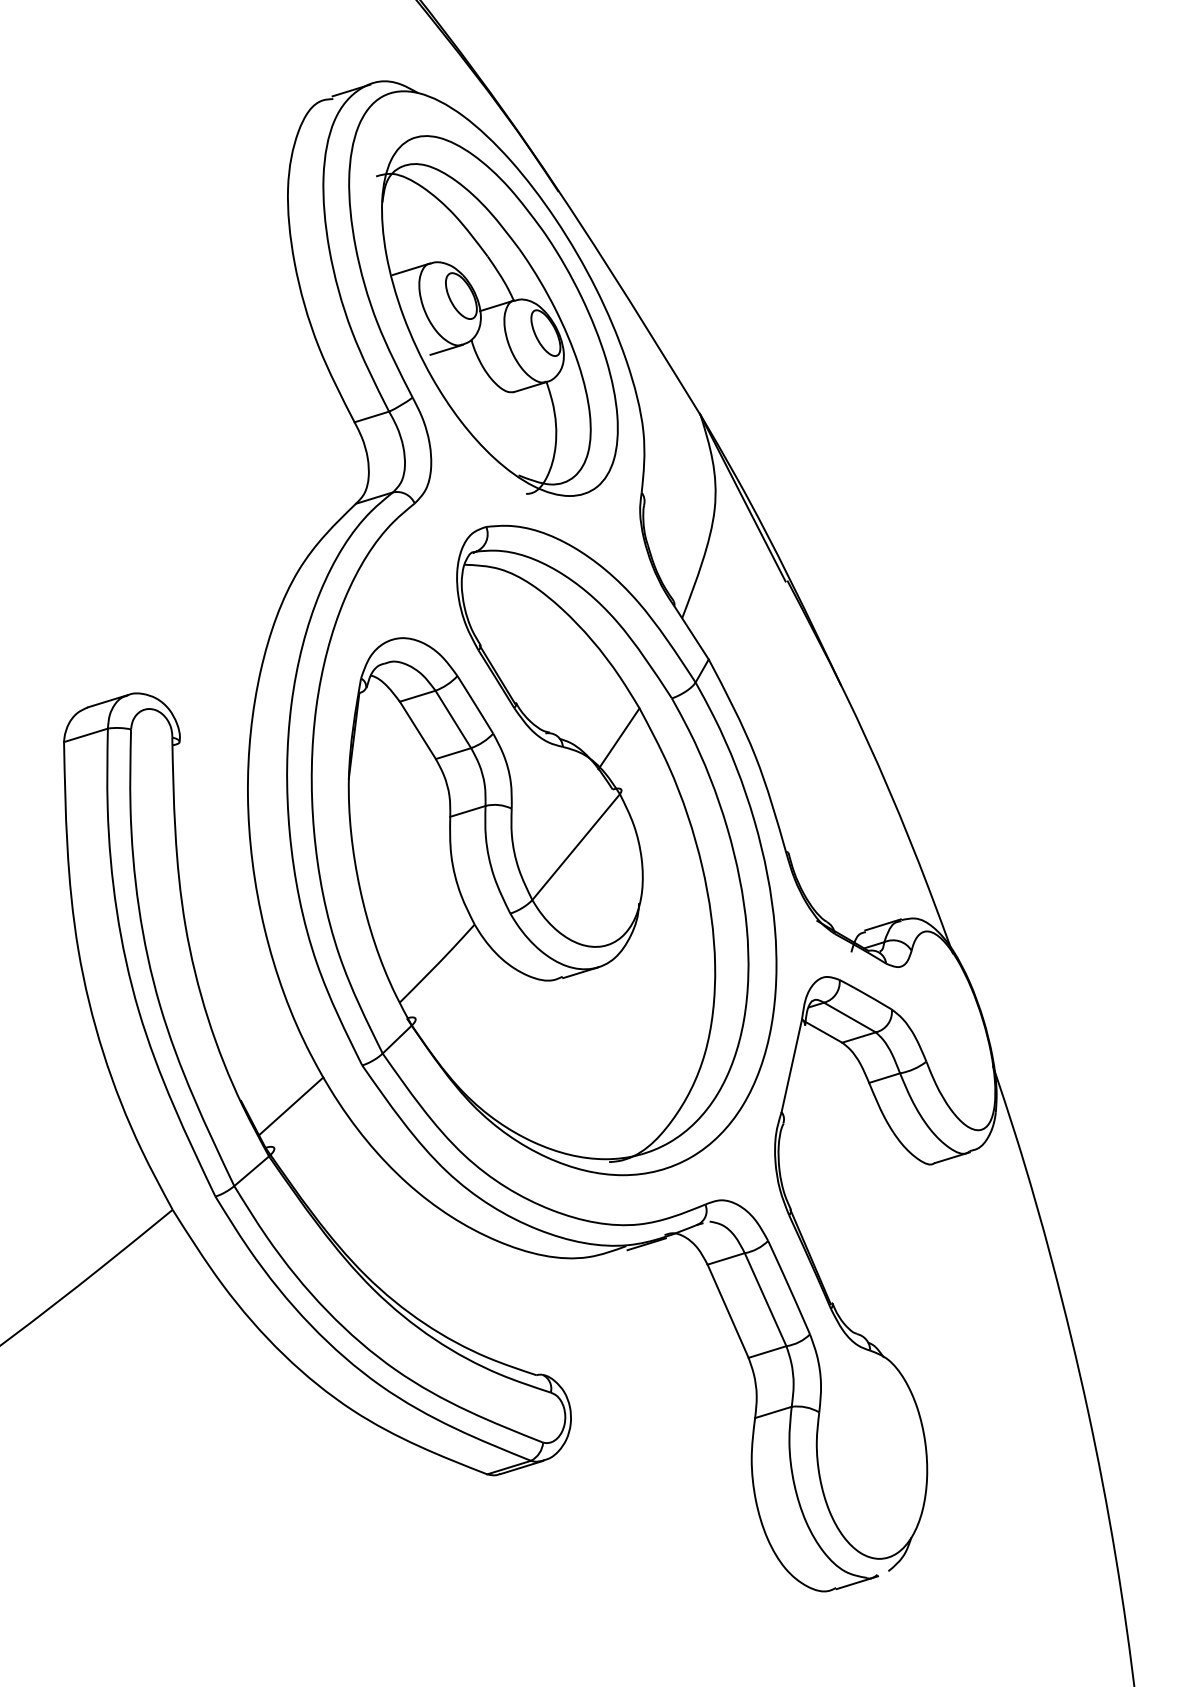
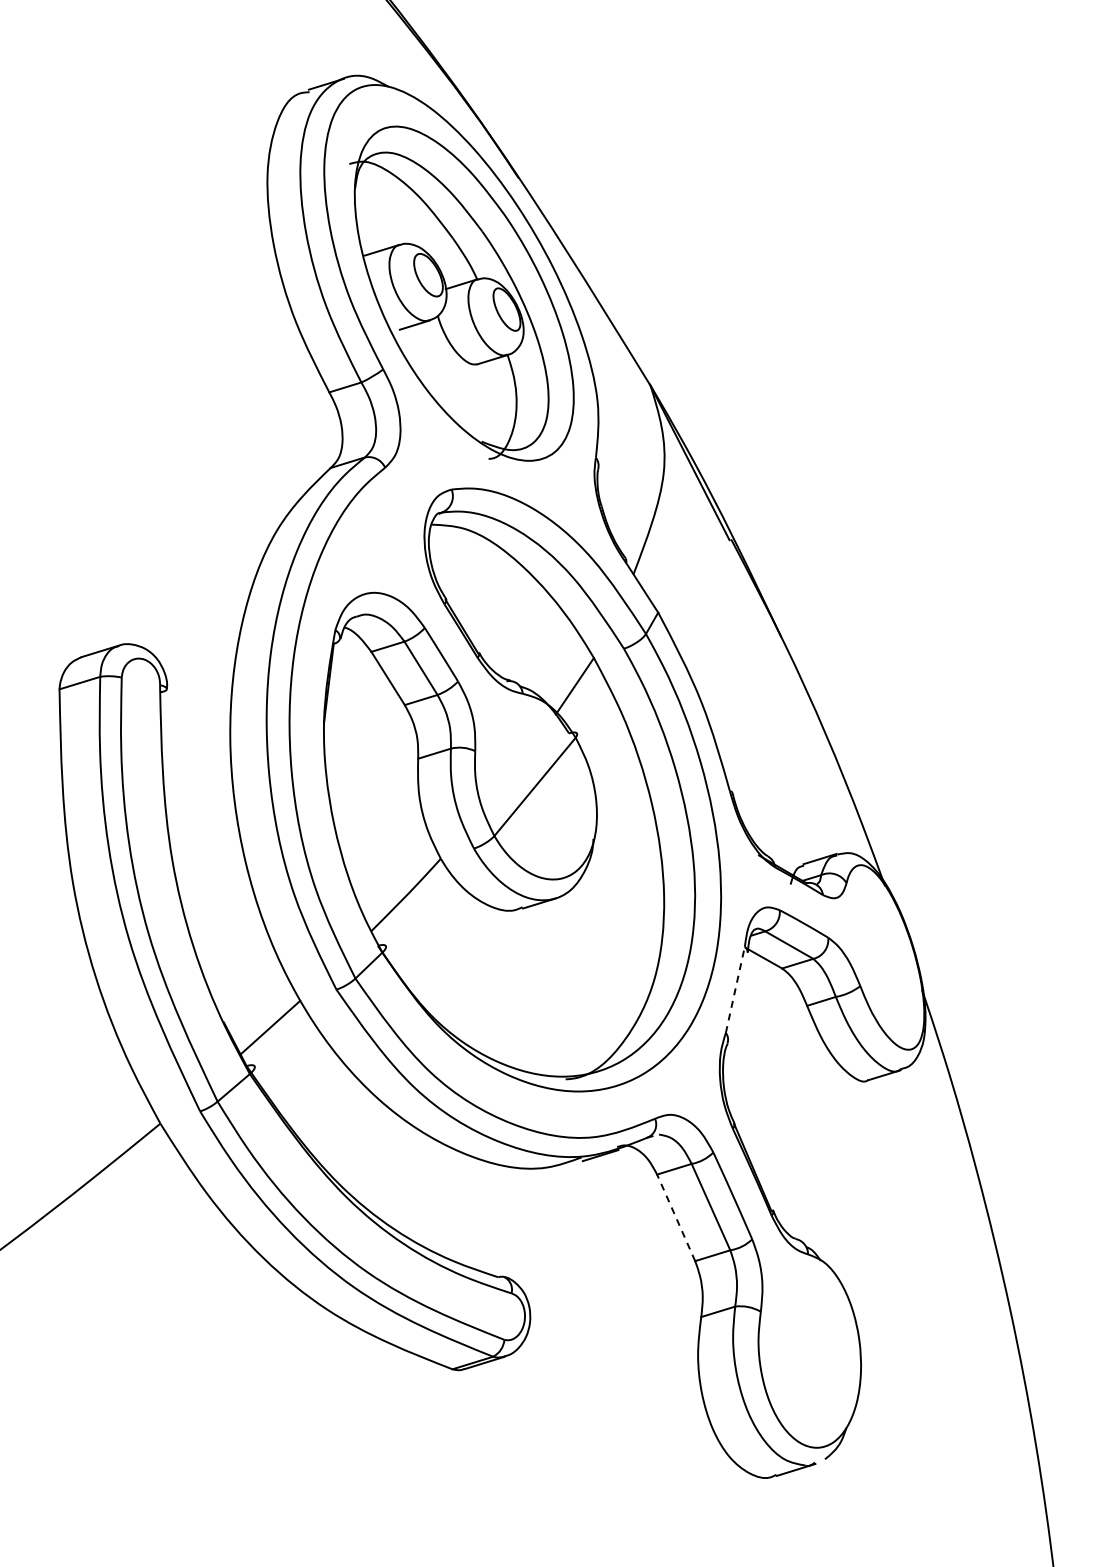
line: (791, 1065) -> (735, 989), solid -> dashed
line: (727, 1310) -> (675, 1217), solid -> dashed

